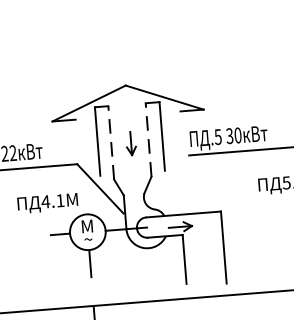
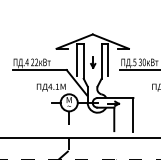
line: (148, 140) -> (101, 61), dashed -> solid
line: (110, 143) -> (83, 61), dashed -> solid

